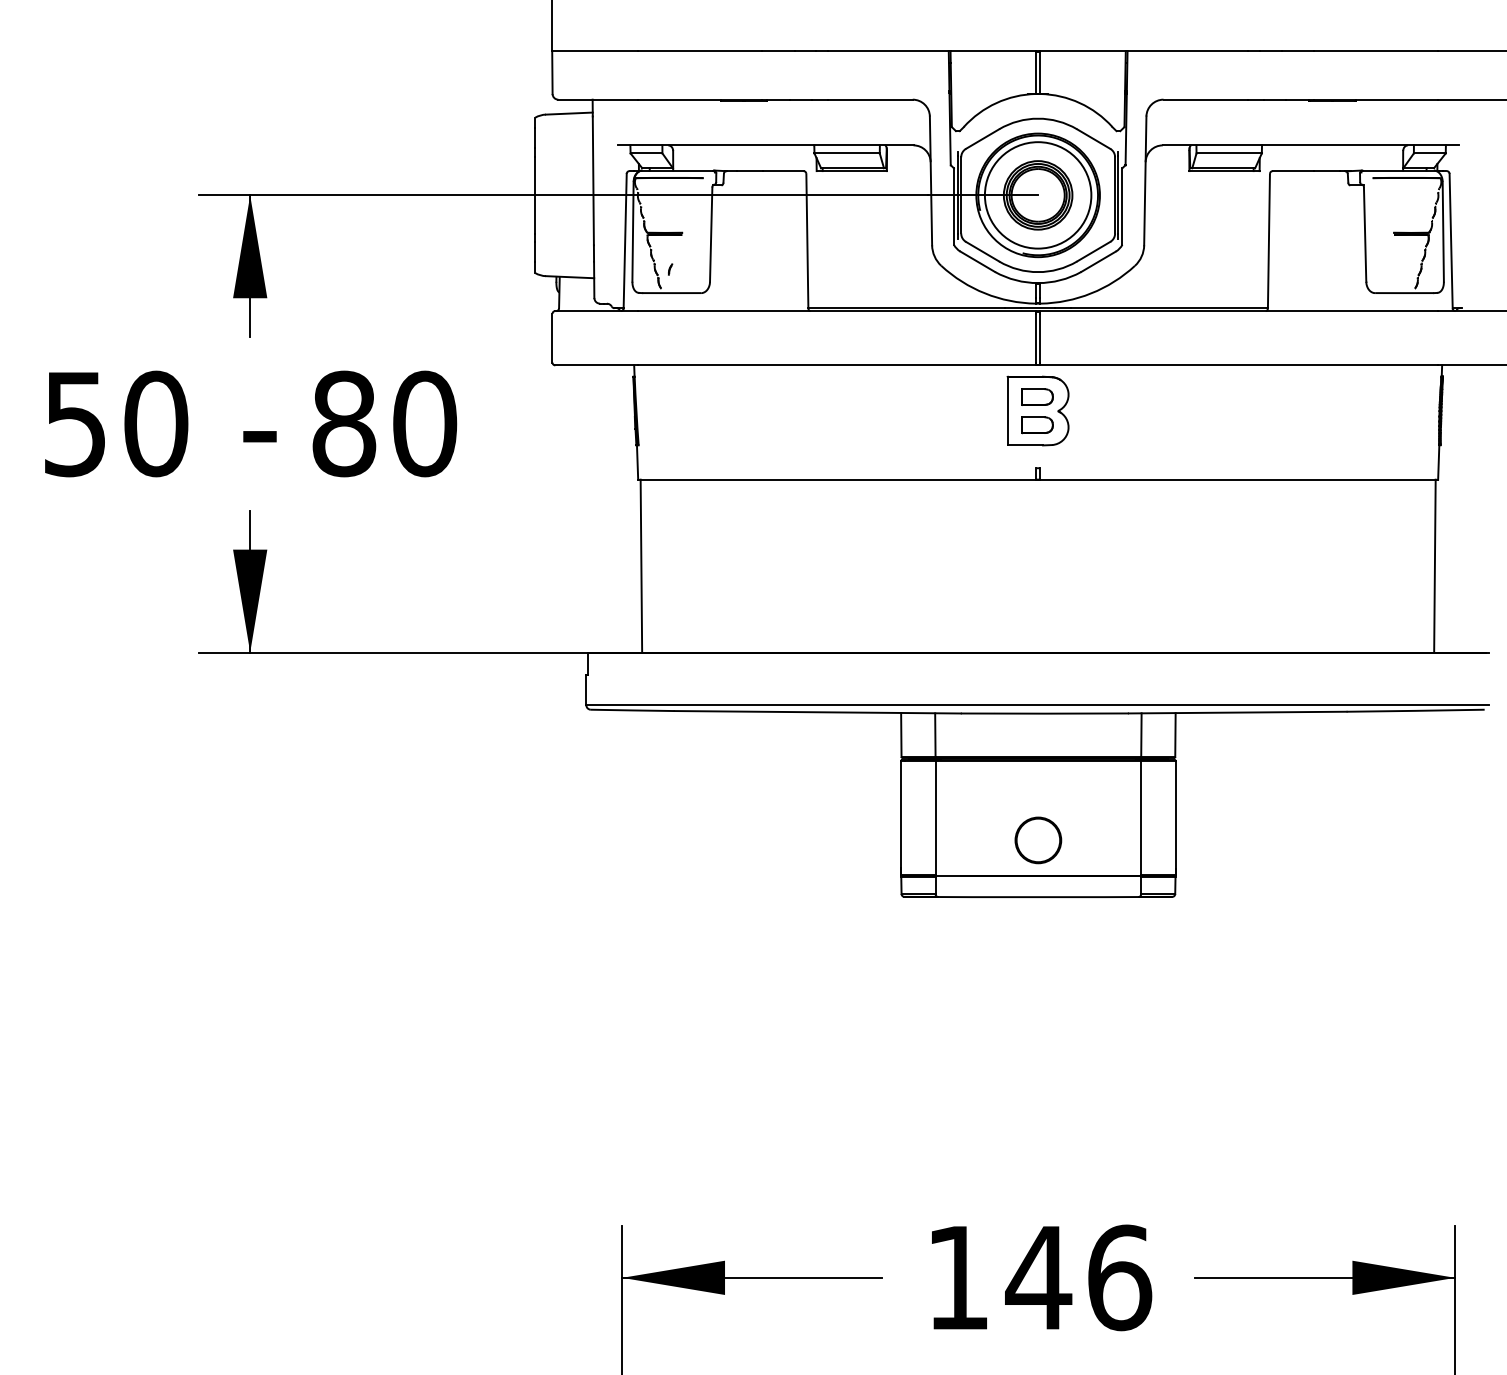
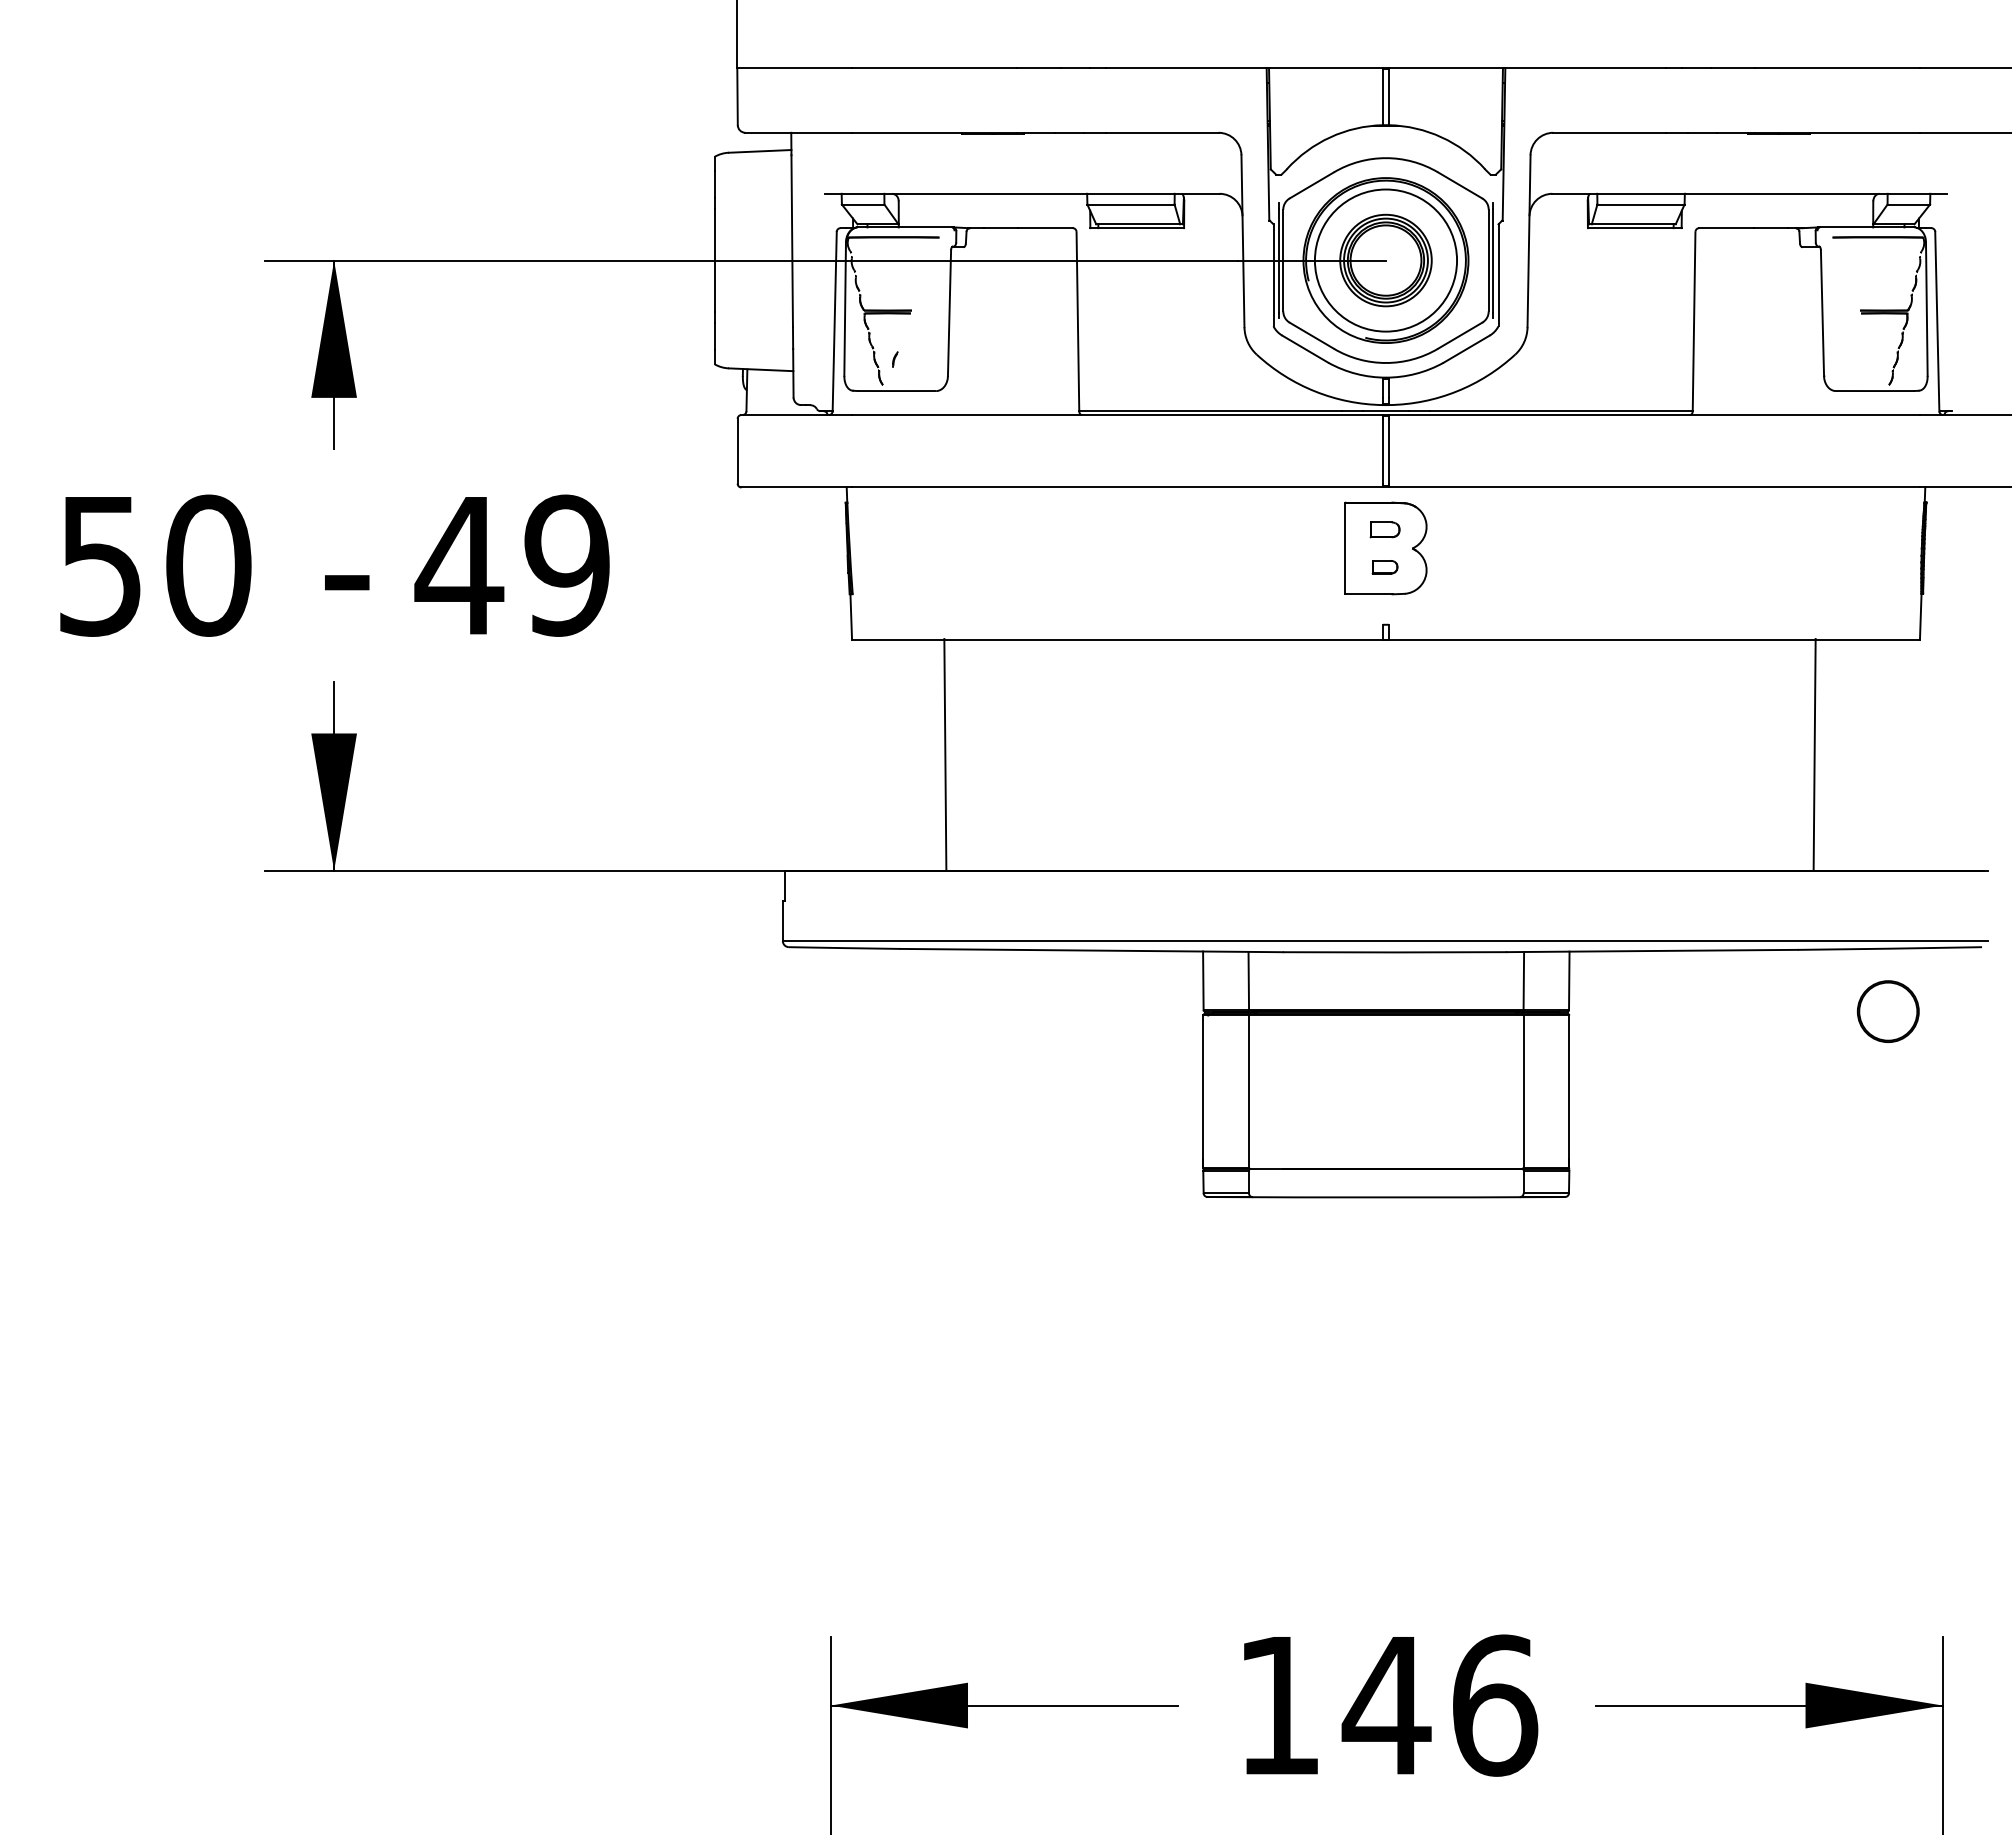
part: (1037, 396) -> (1384, 529), size x0.7
text: (383, 423) -> (512, 565), 80 -> 49
part: (1037, 424) -> (1384, 566), size x0.6
line: (641, 566) -> (945, 754), moved
line: (1434, 566) -> (1814, 754), moved
part: (1037, 840) -> (1887, 1011), moved

